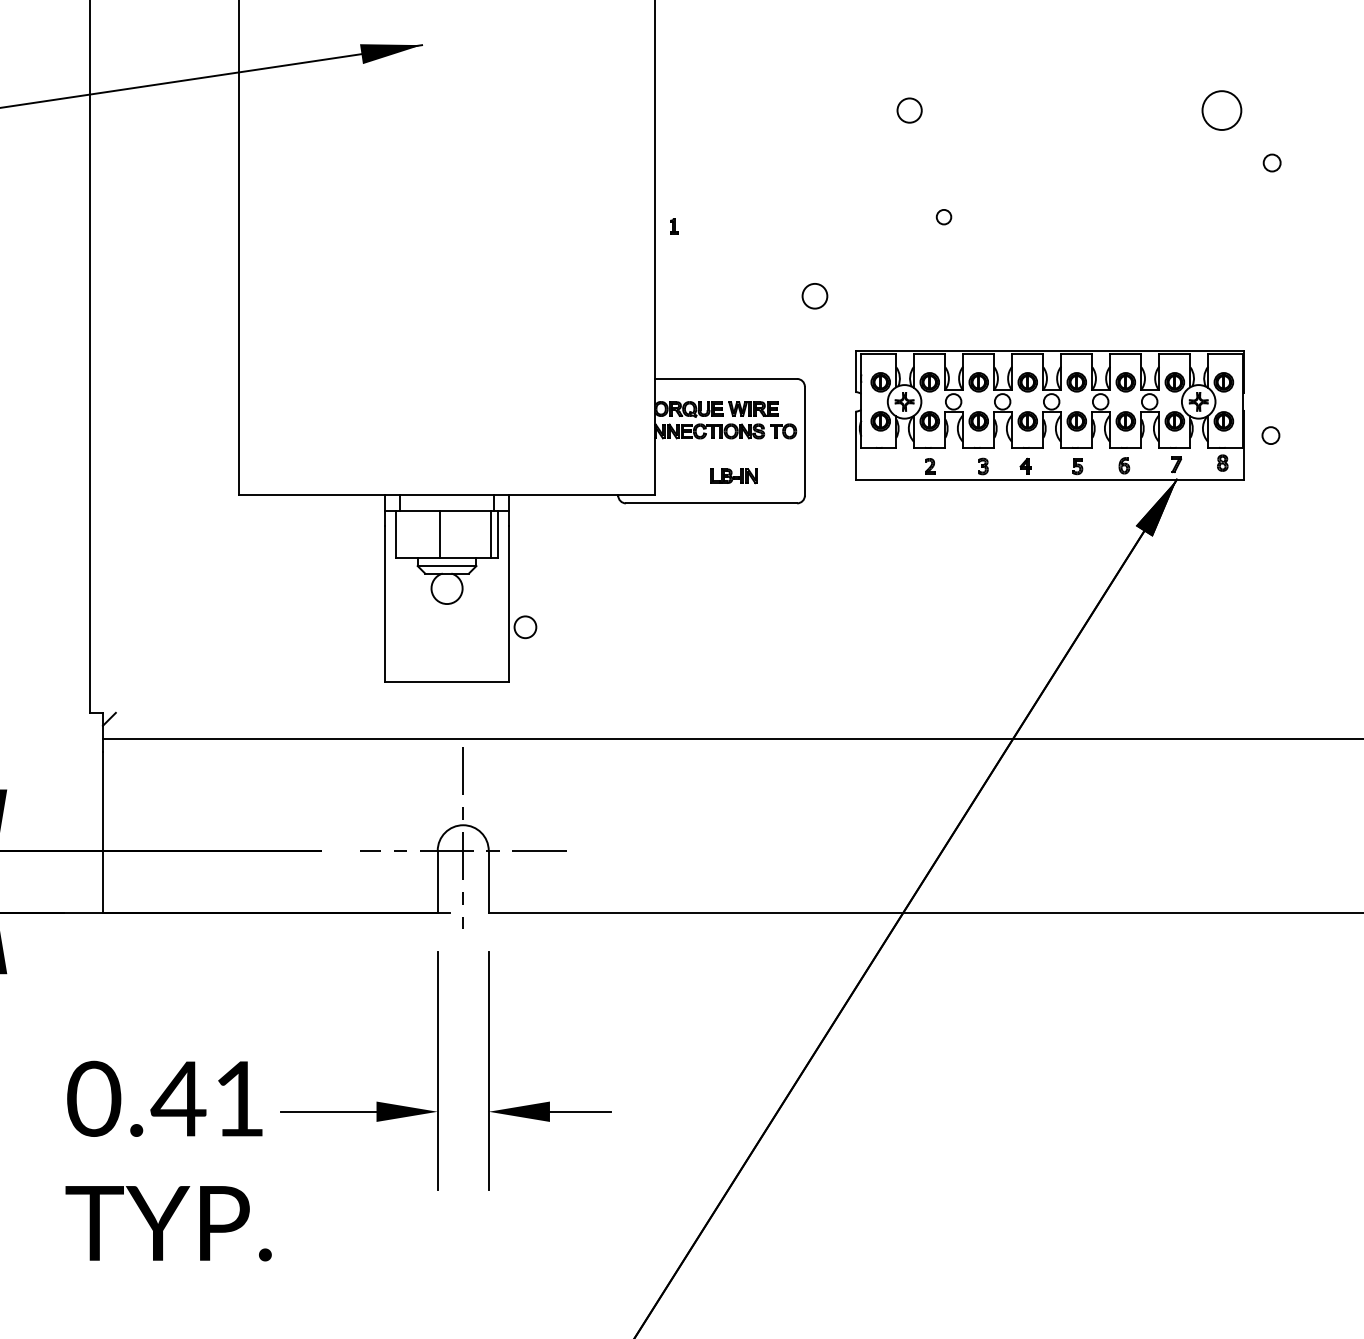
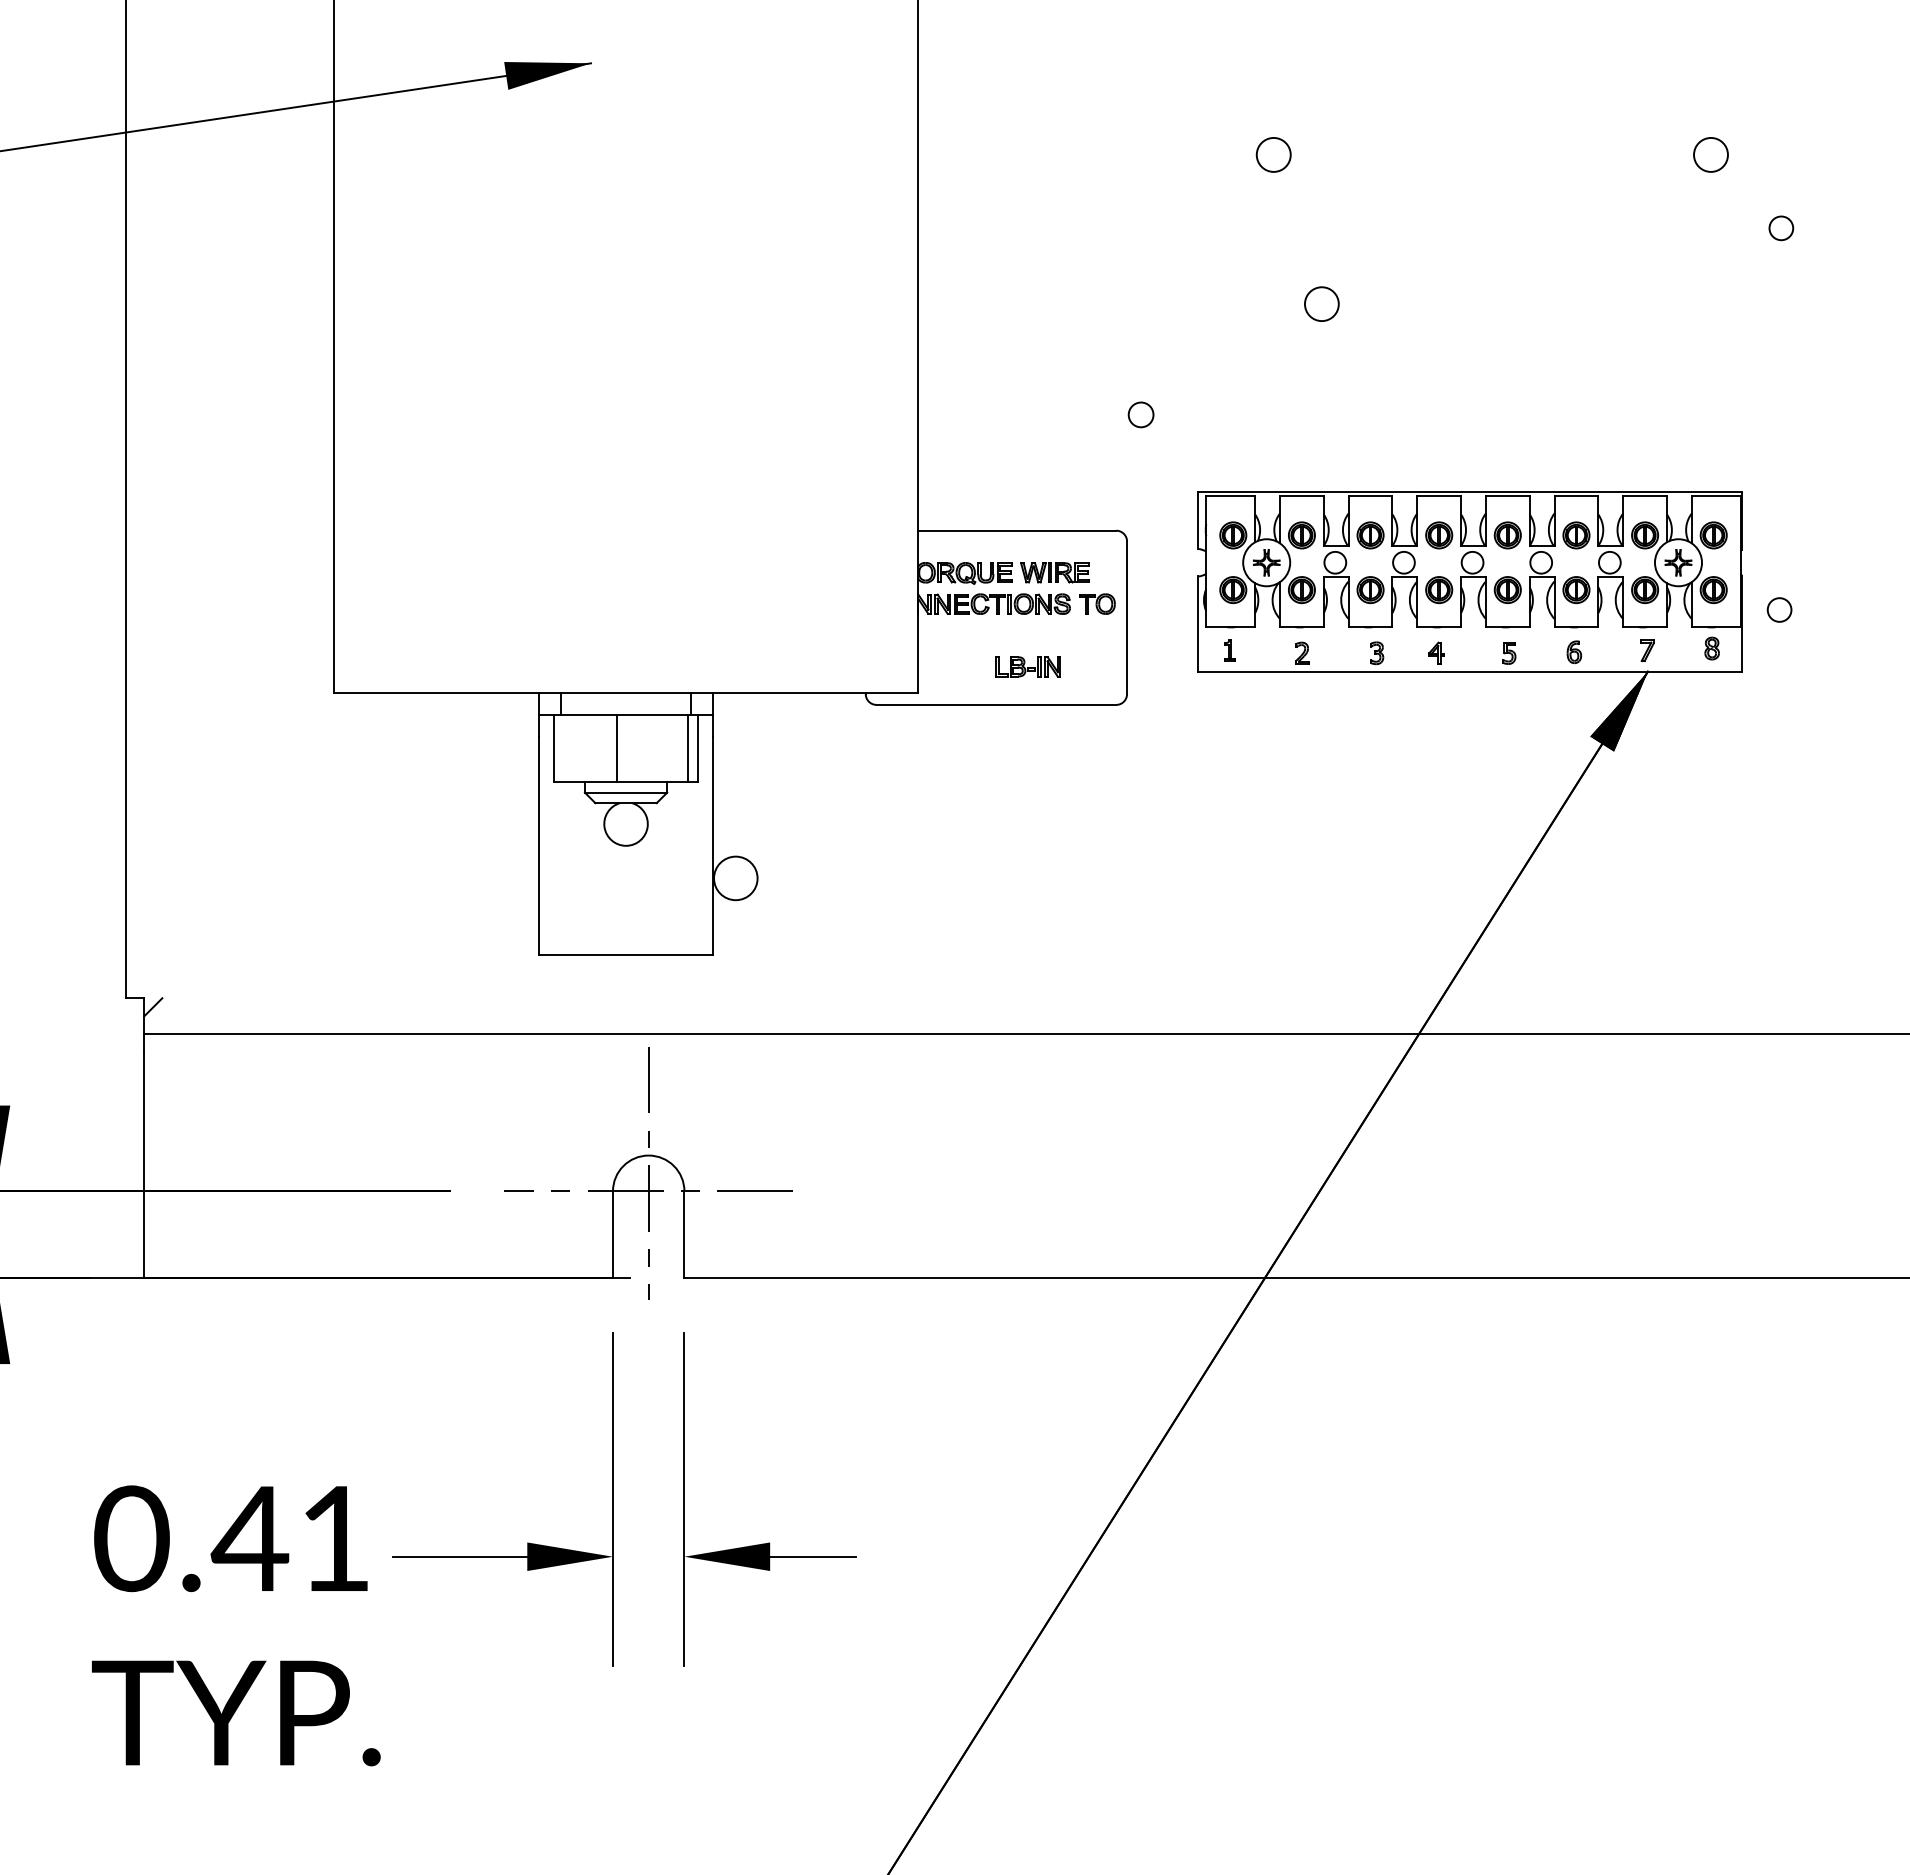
circle: (1221, 110) -> (1710, 154), size x0.62
circle: (943, 217) -> (1321, 304), size x1.67
part: (673, 225) -> (1229, 650), moved
circle: (814, 295) -> (1140, 414), size x0.71
circle: (525, 627) -> (735, 878), size x1.43

